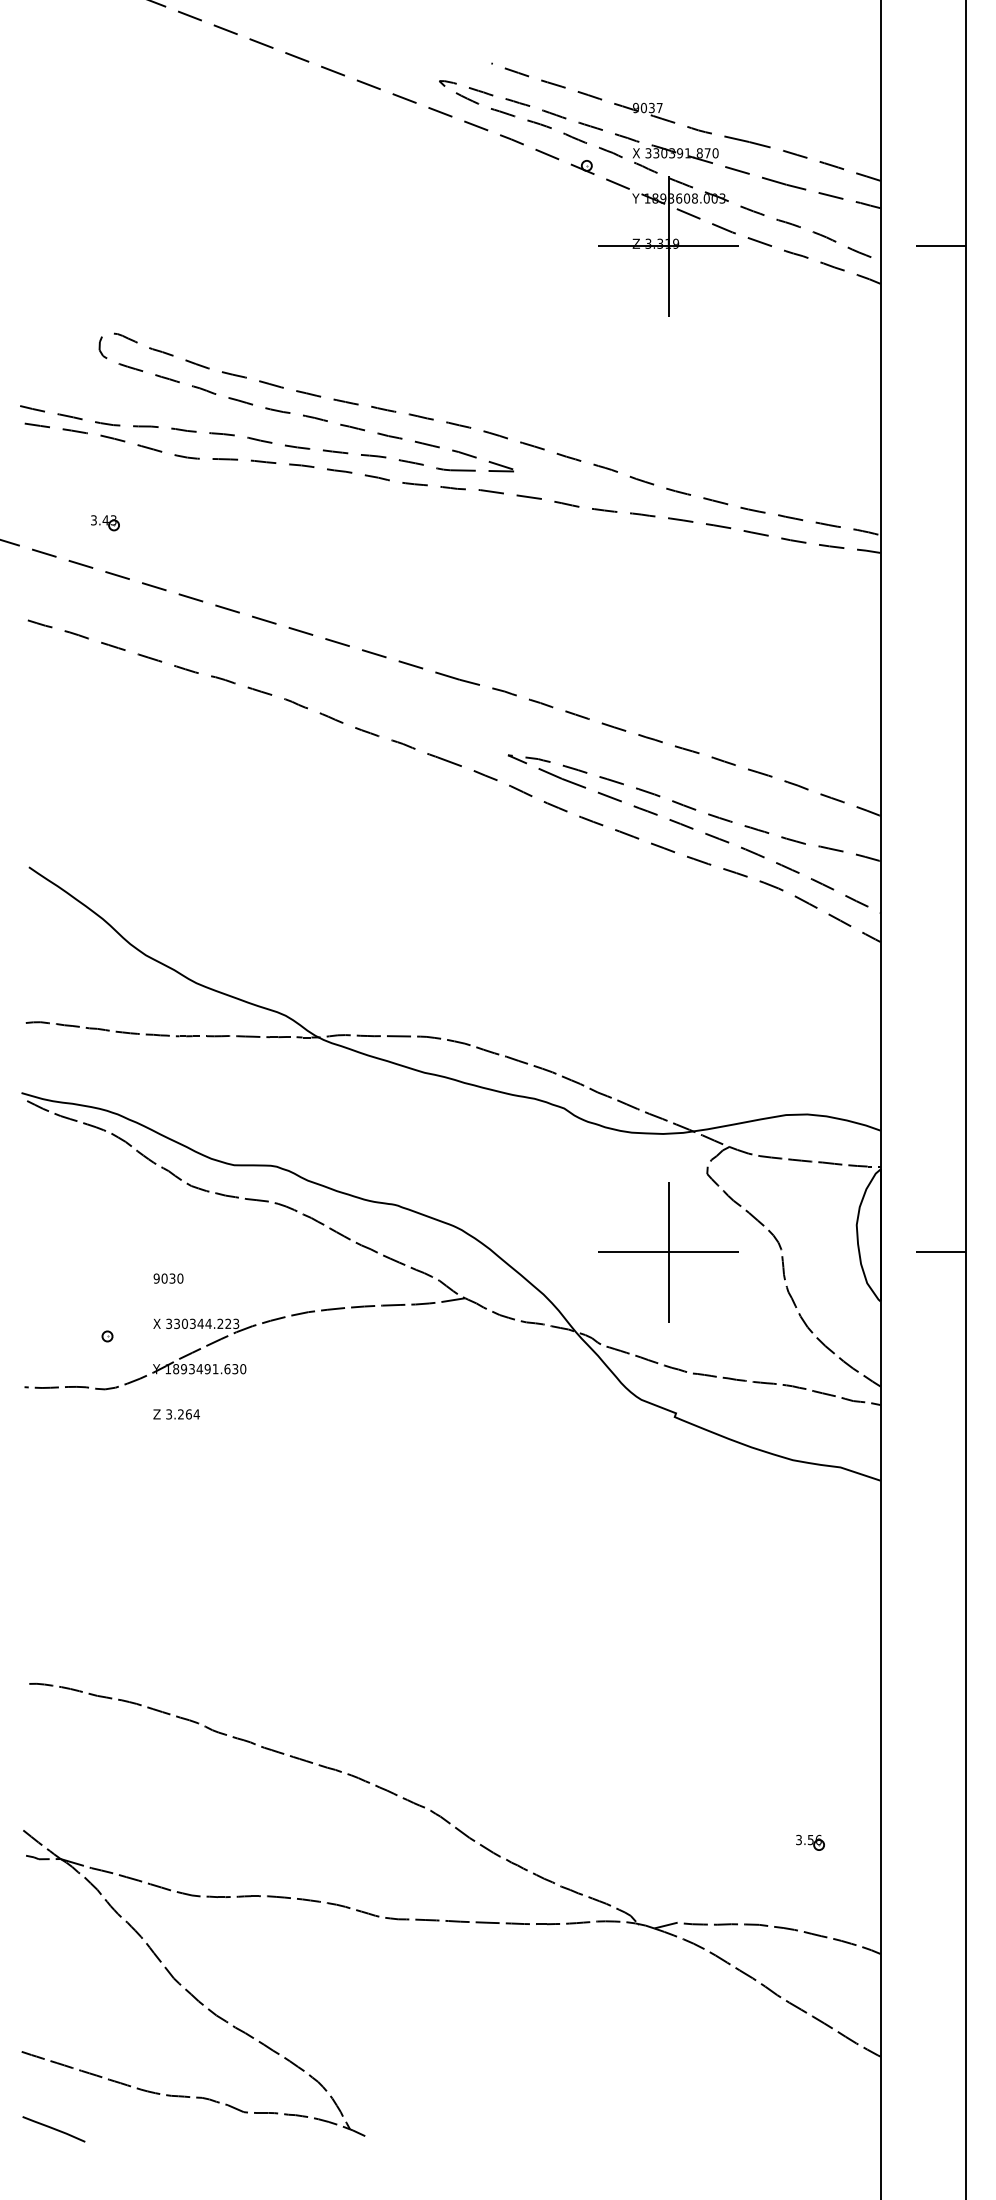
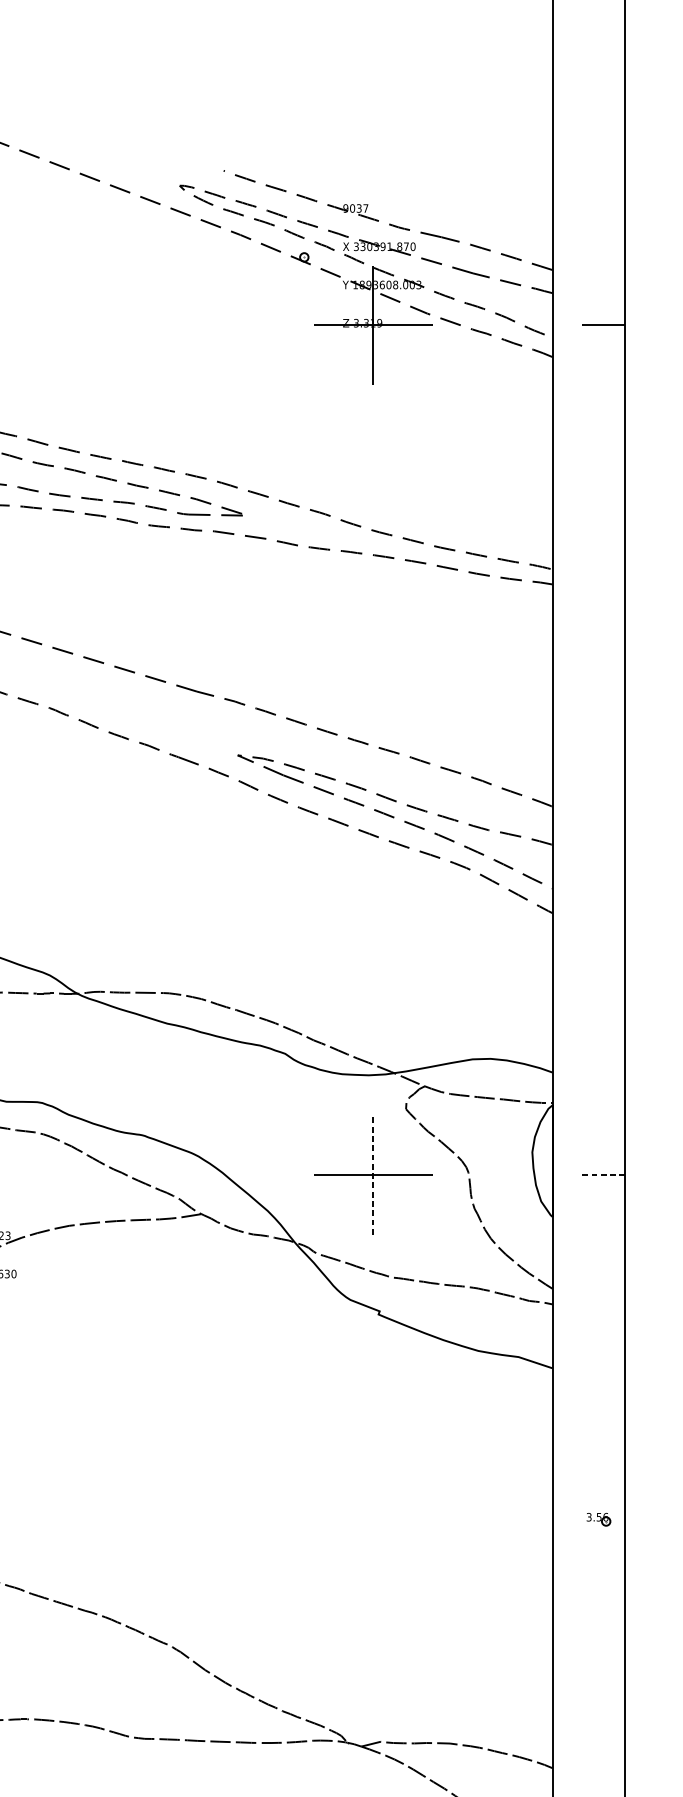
line: (668, 1252) -> (373, 1175), solid -> dashed
line: (941, 1252) -> (603, 1175), solid -> dashed
part: (810, 1842) -> (598, 1519), moved

